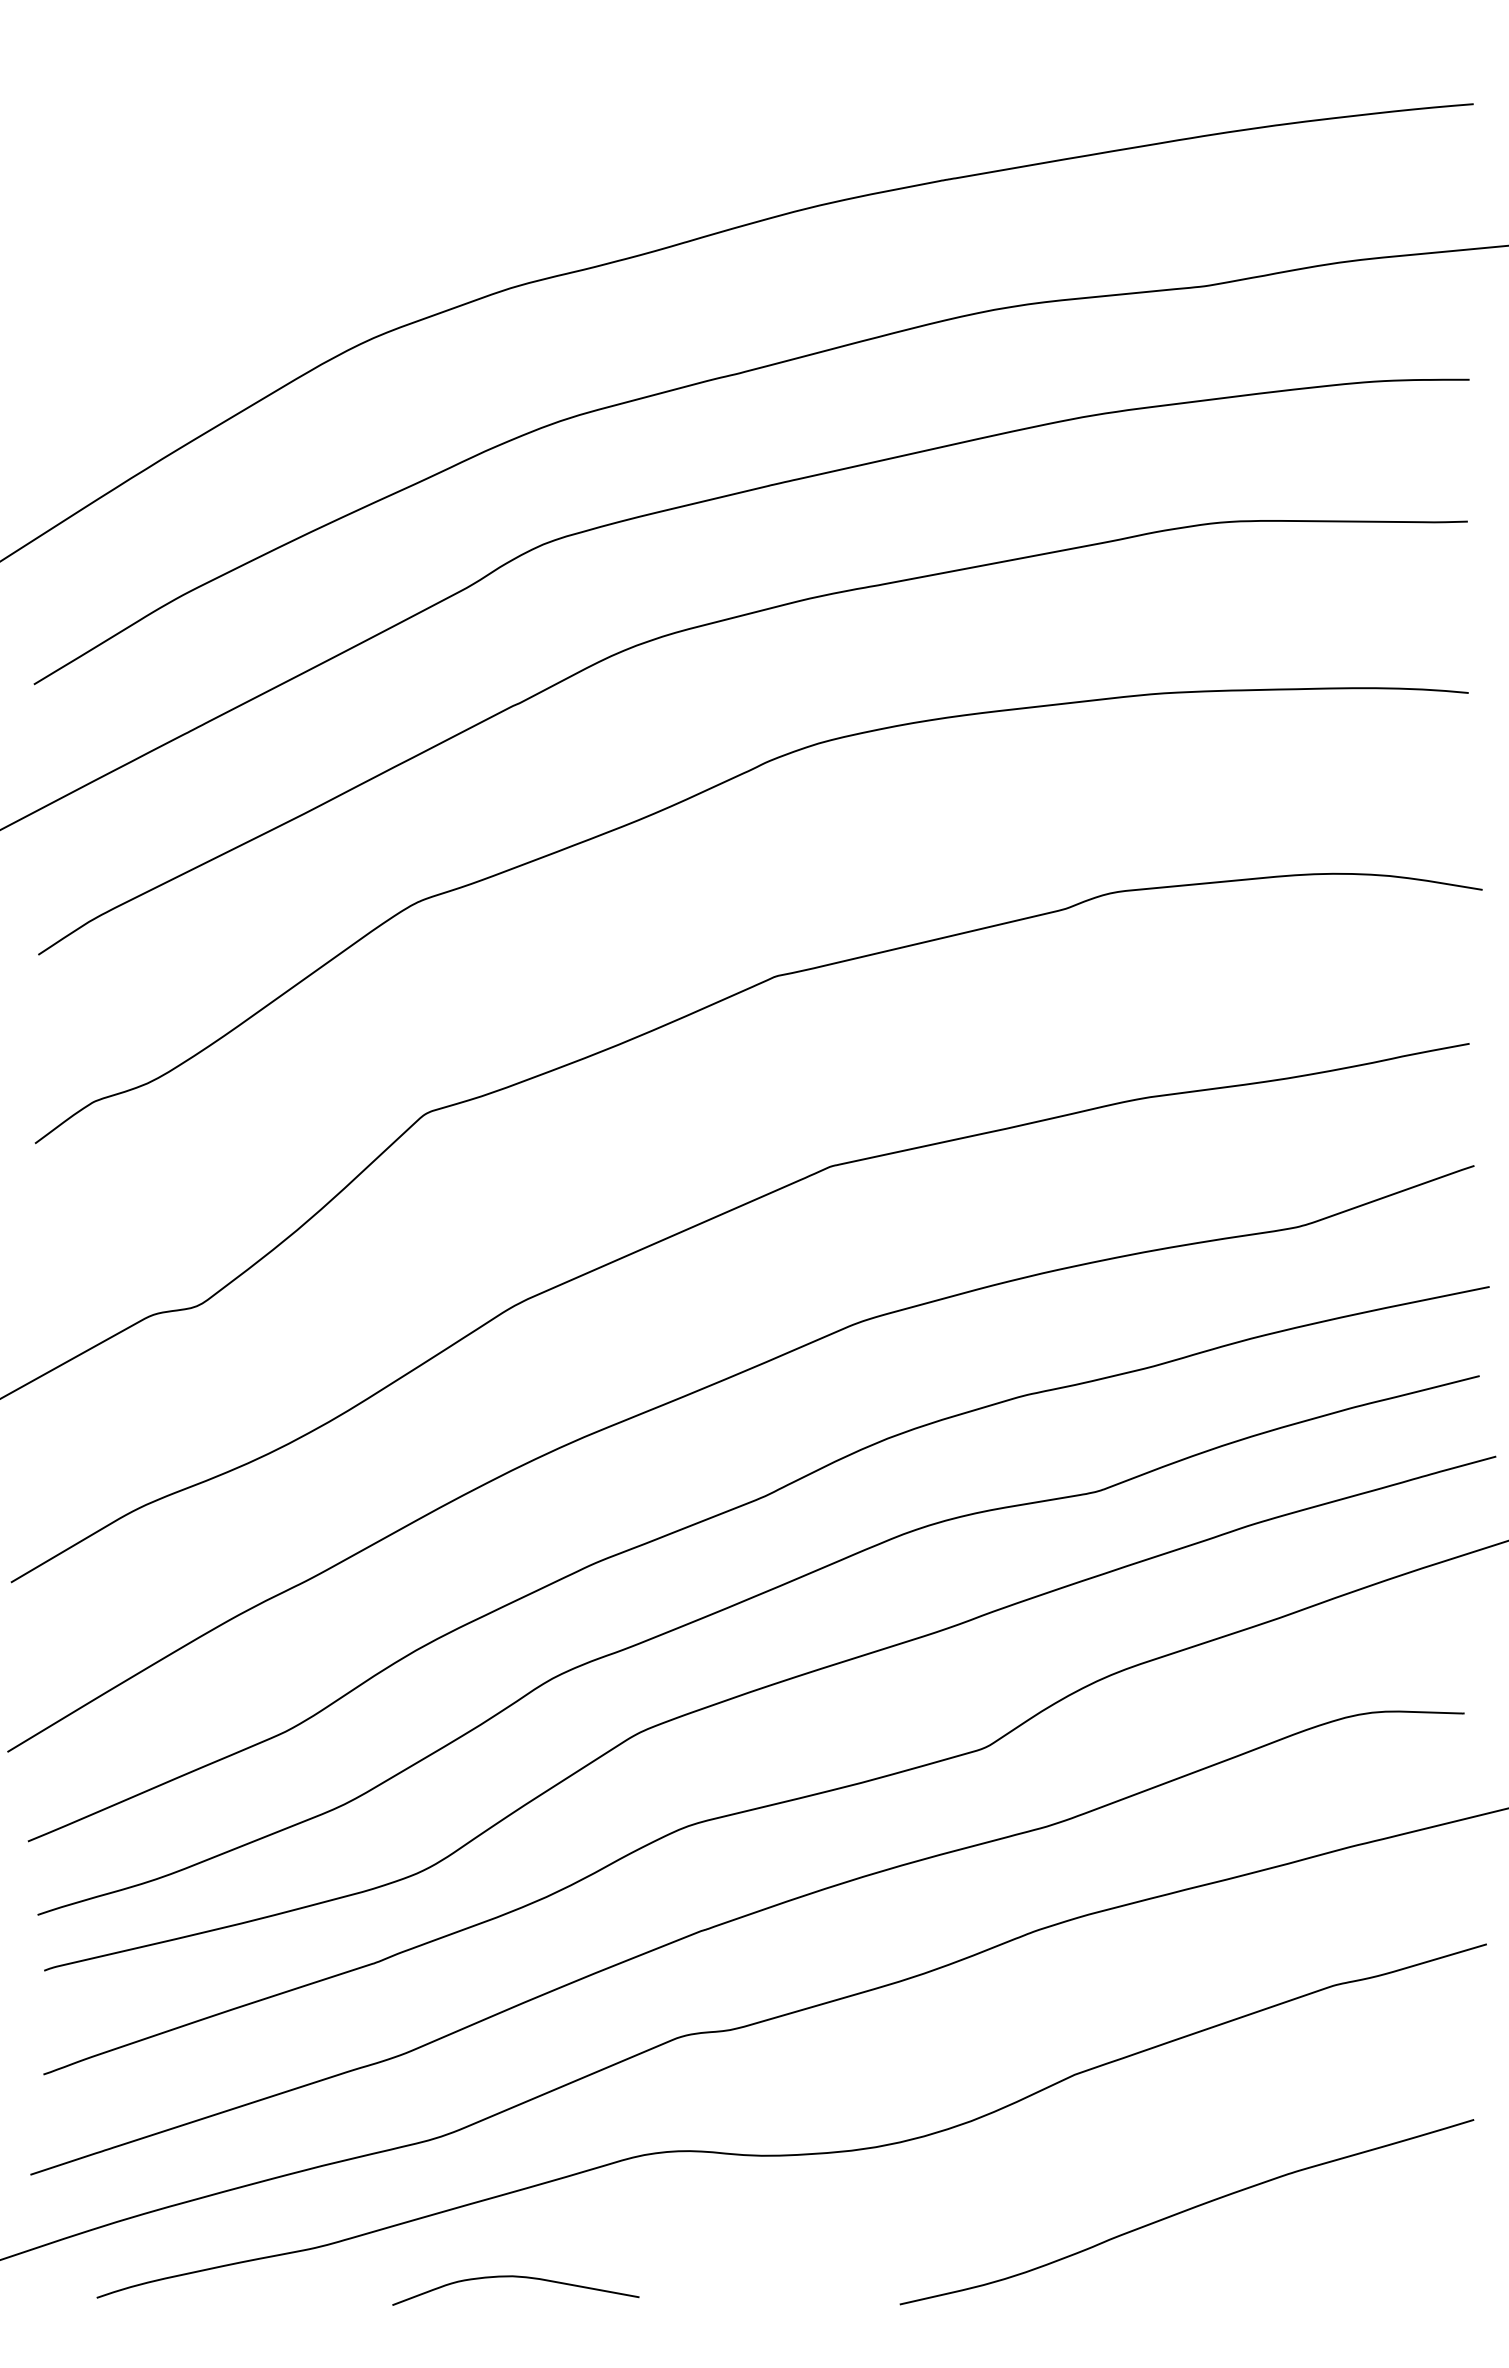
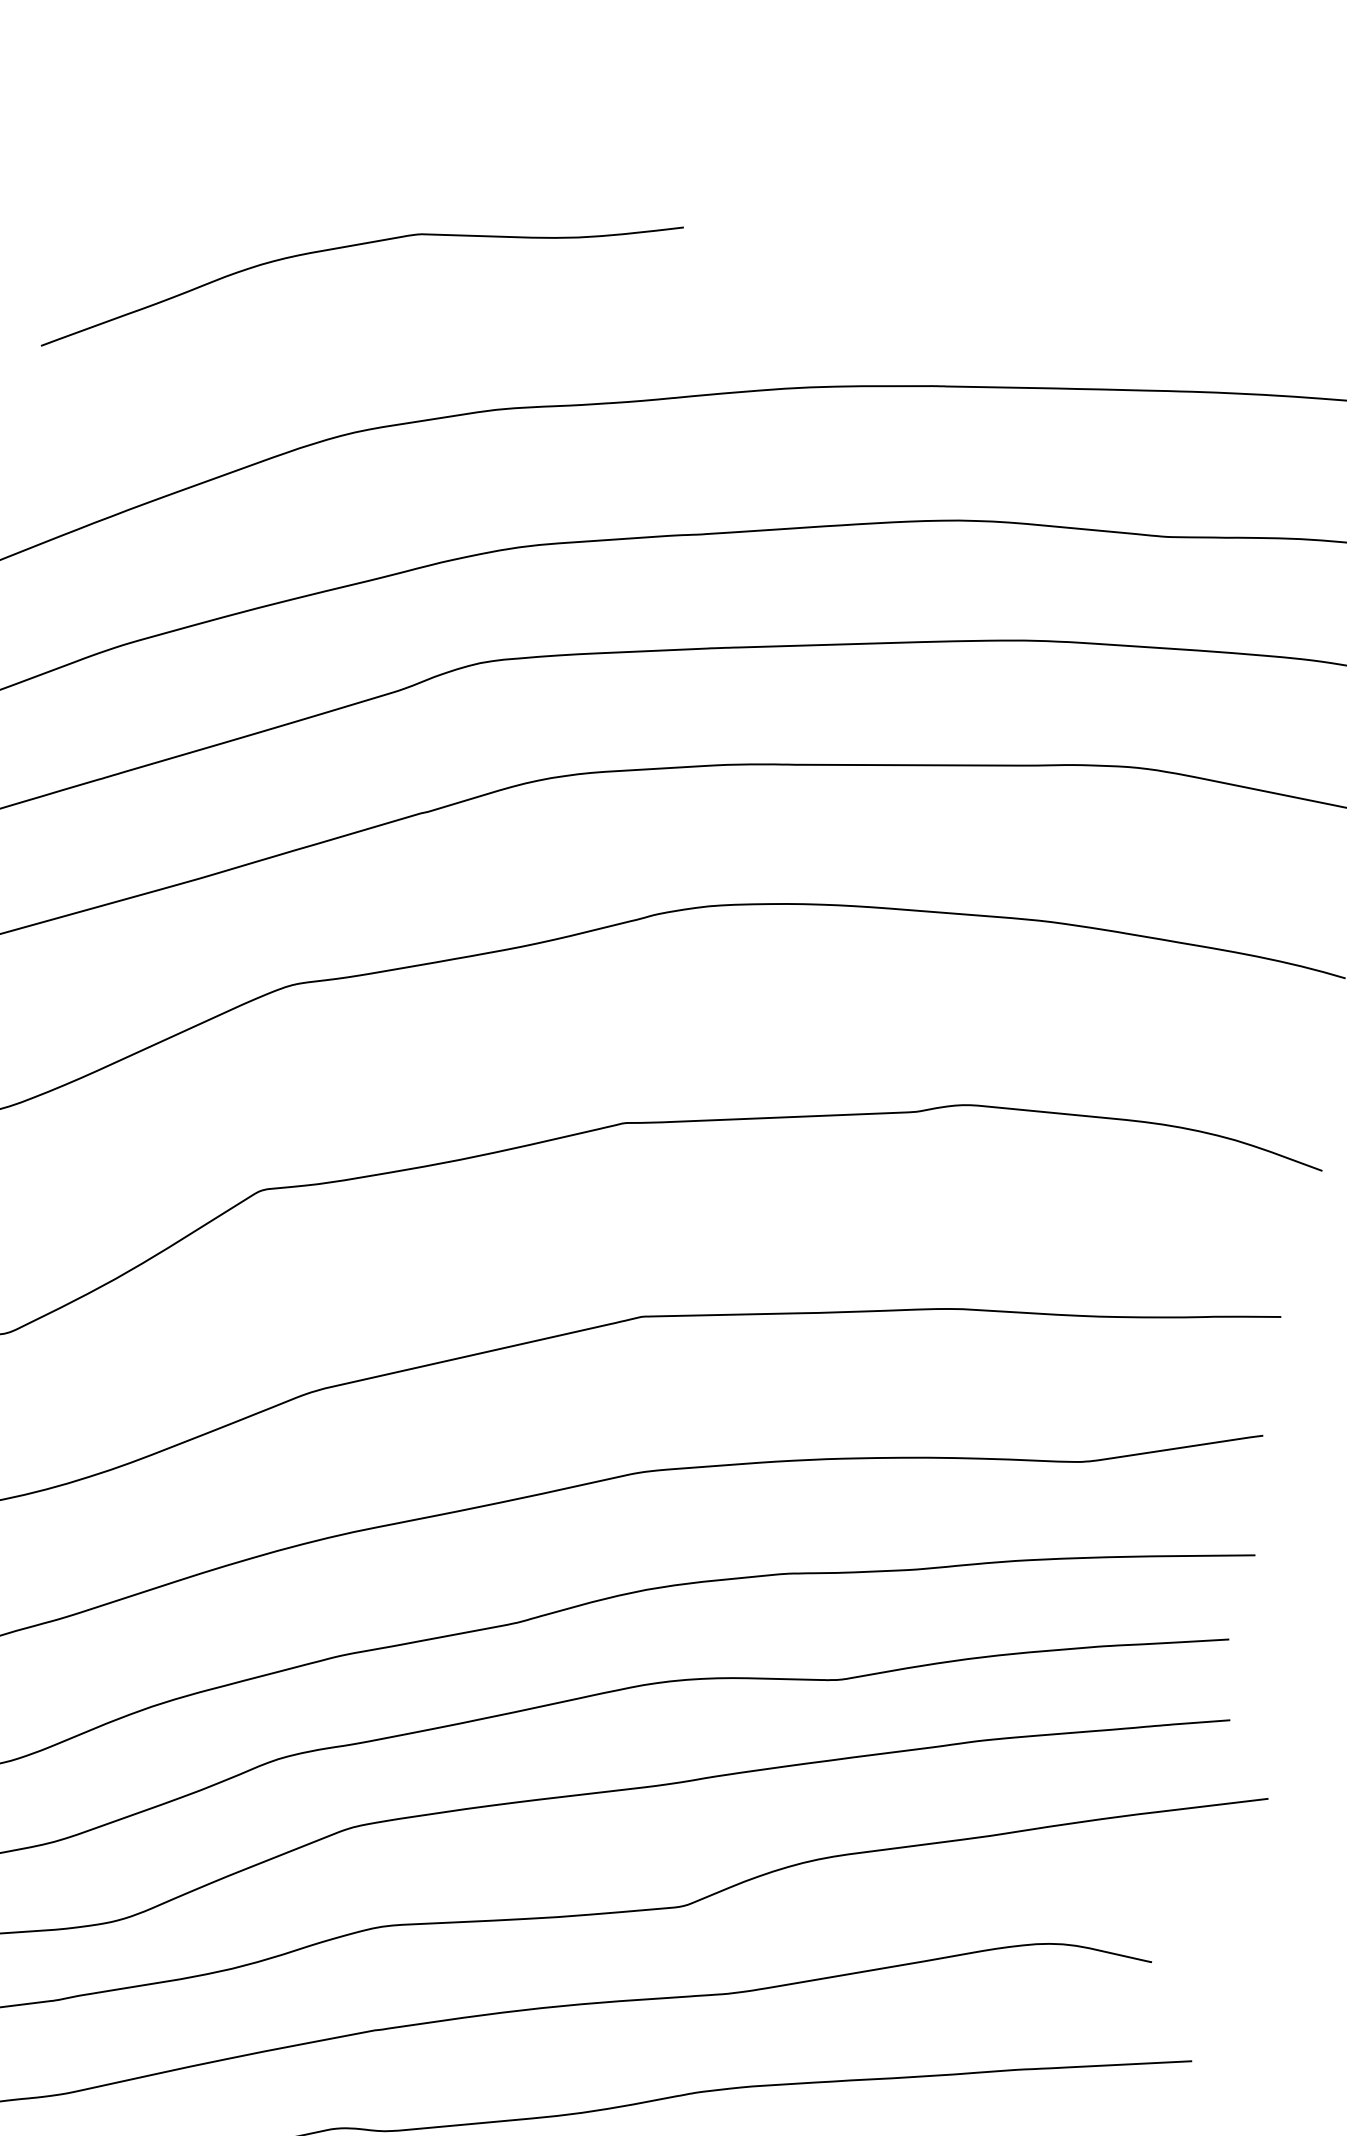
curve: (339, 151) -> (356, 246), added

